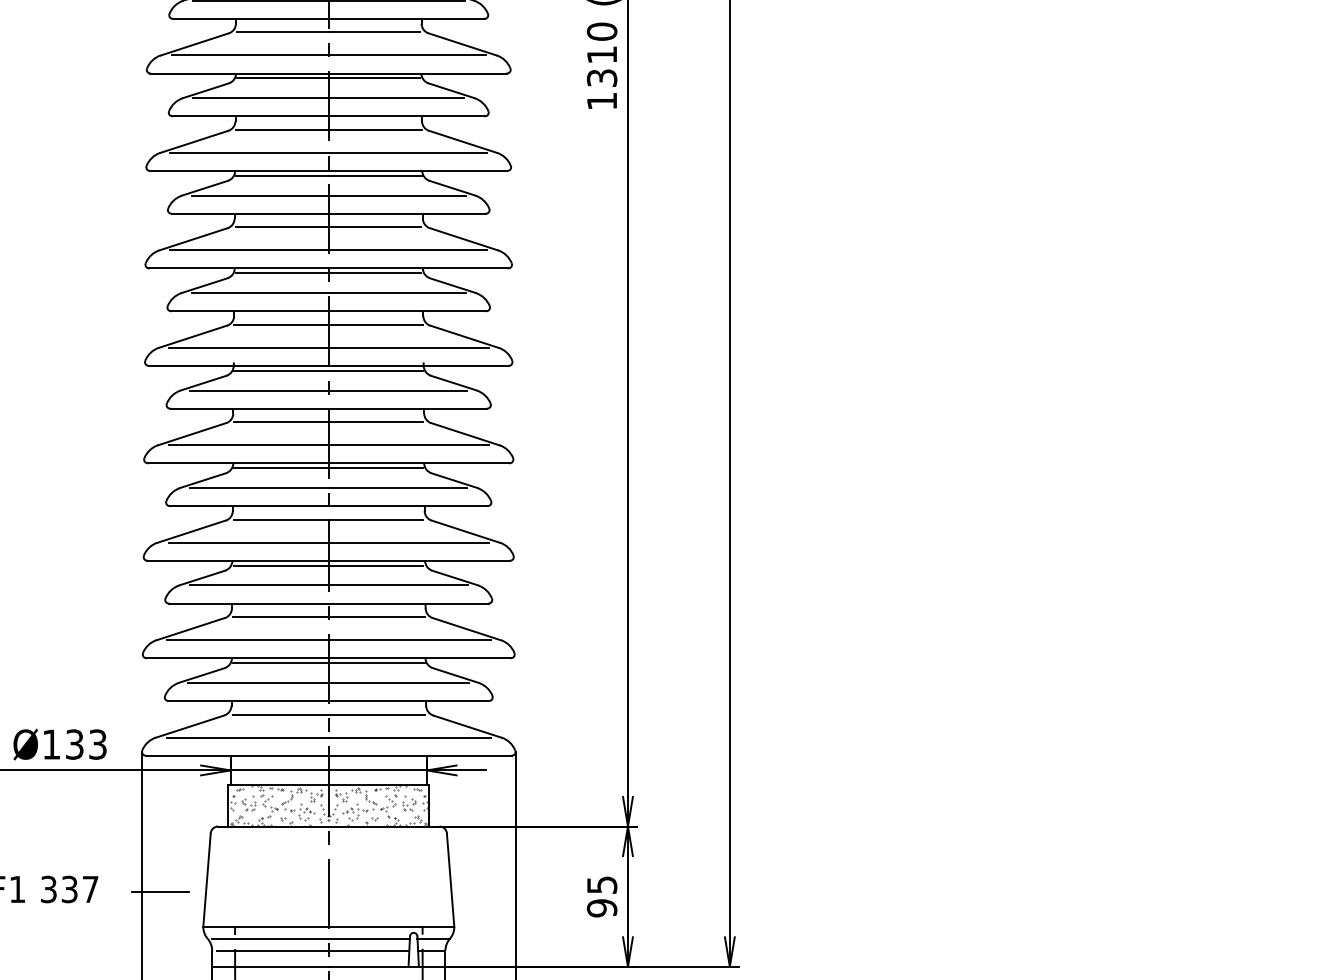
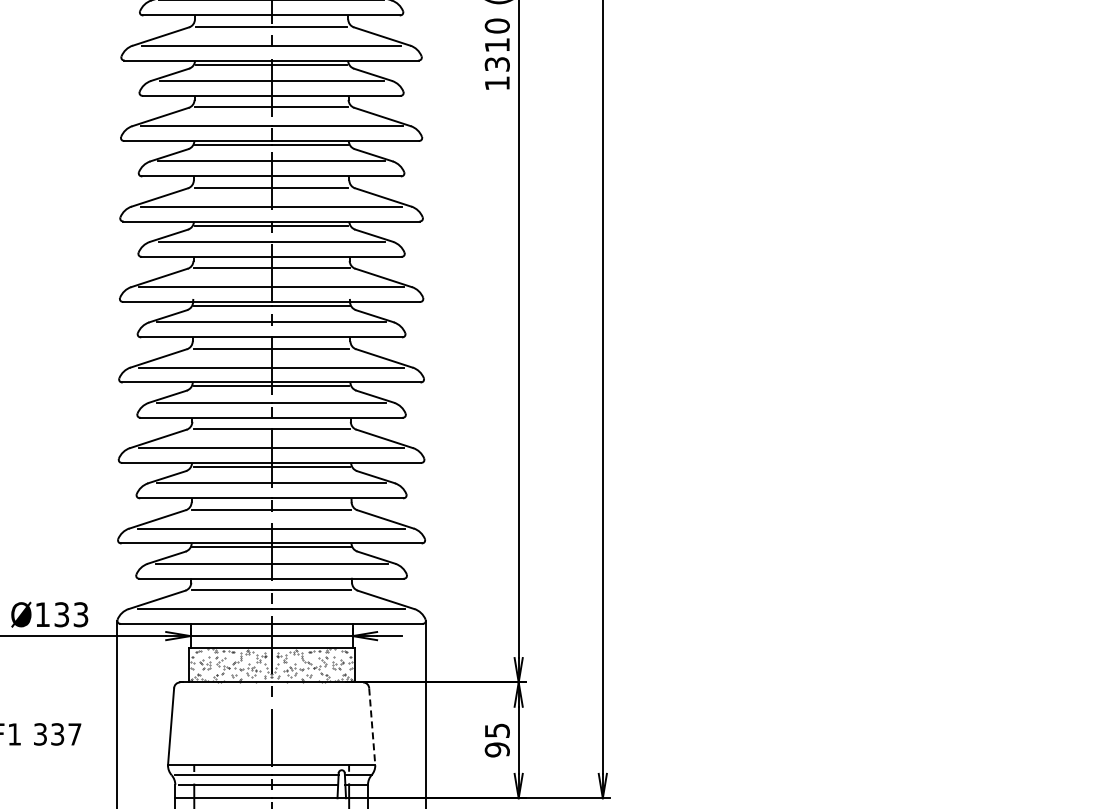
line: (450, 881) -> (372, 727), solid -> dashed
line: (160, 892) -> (132, 736), removed

